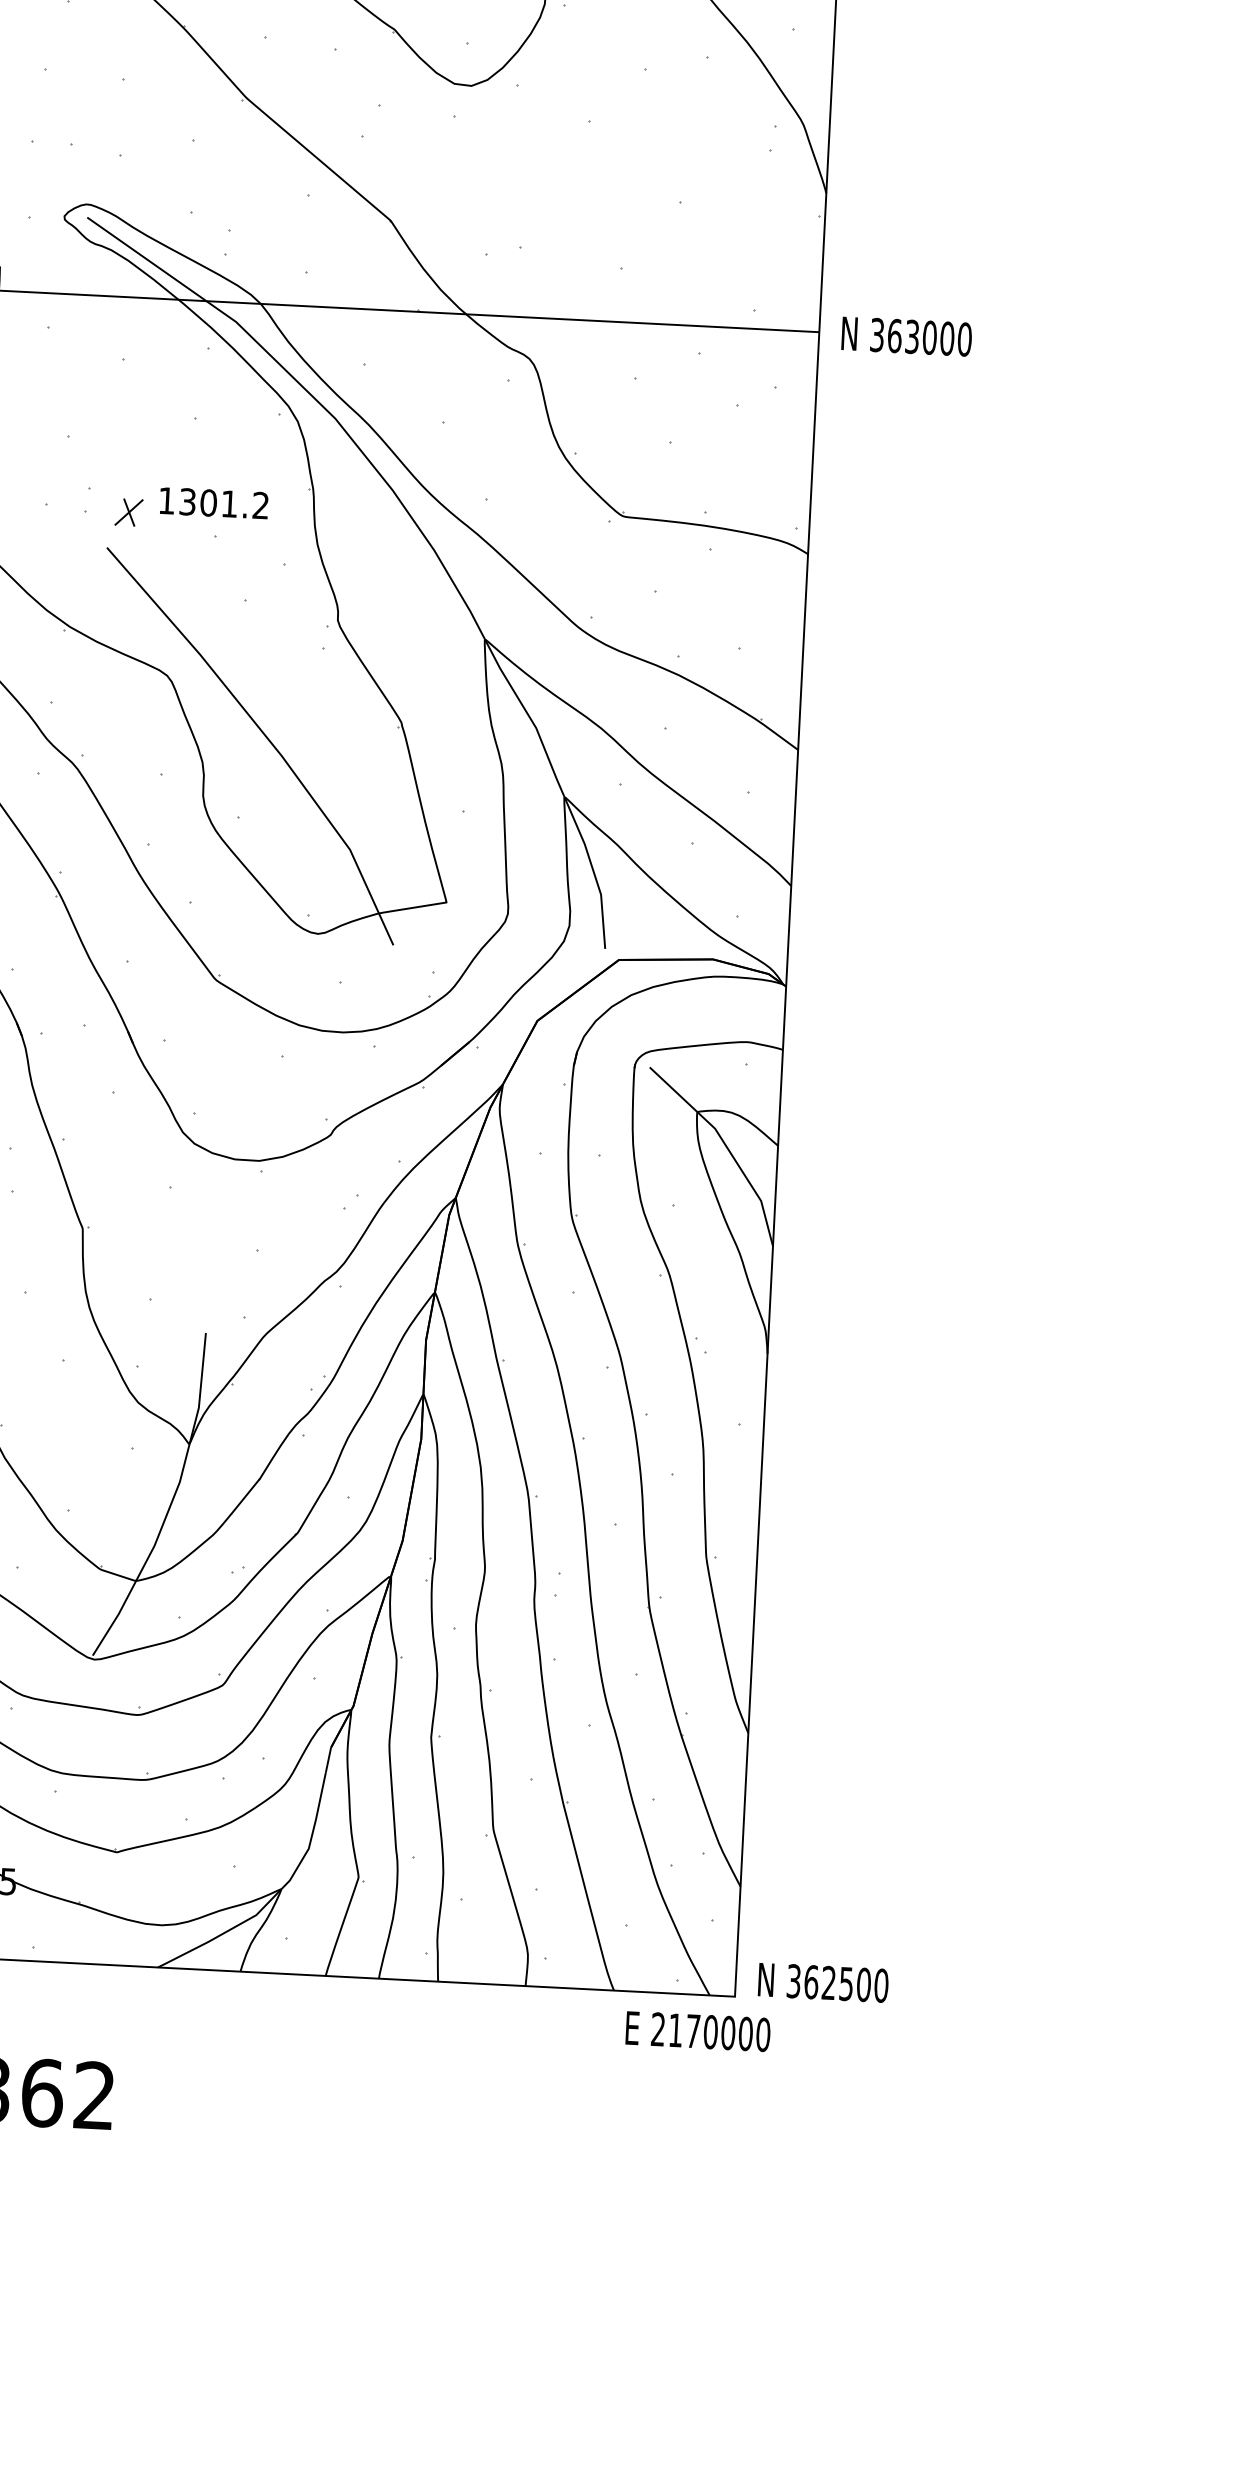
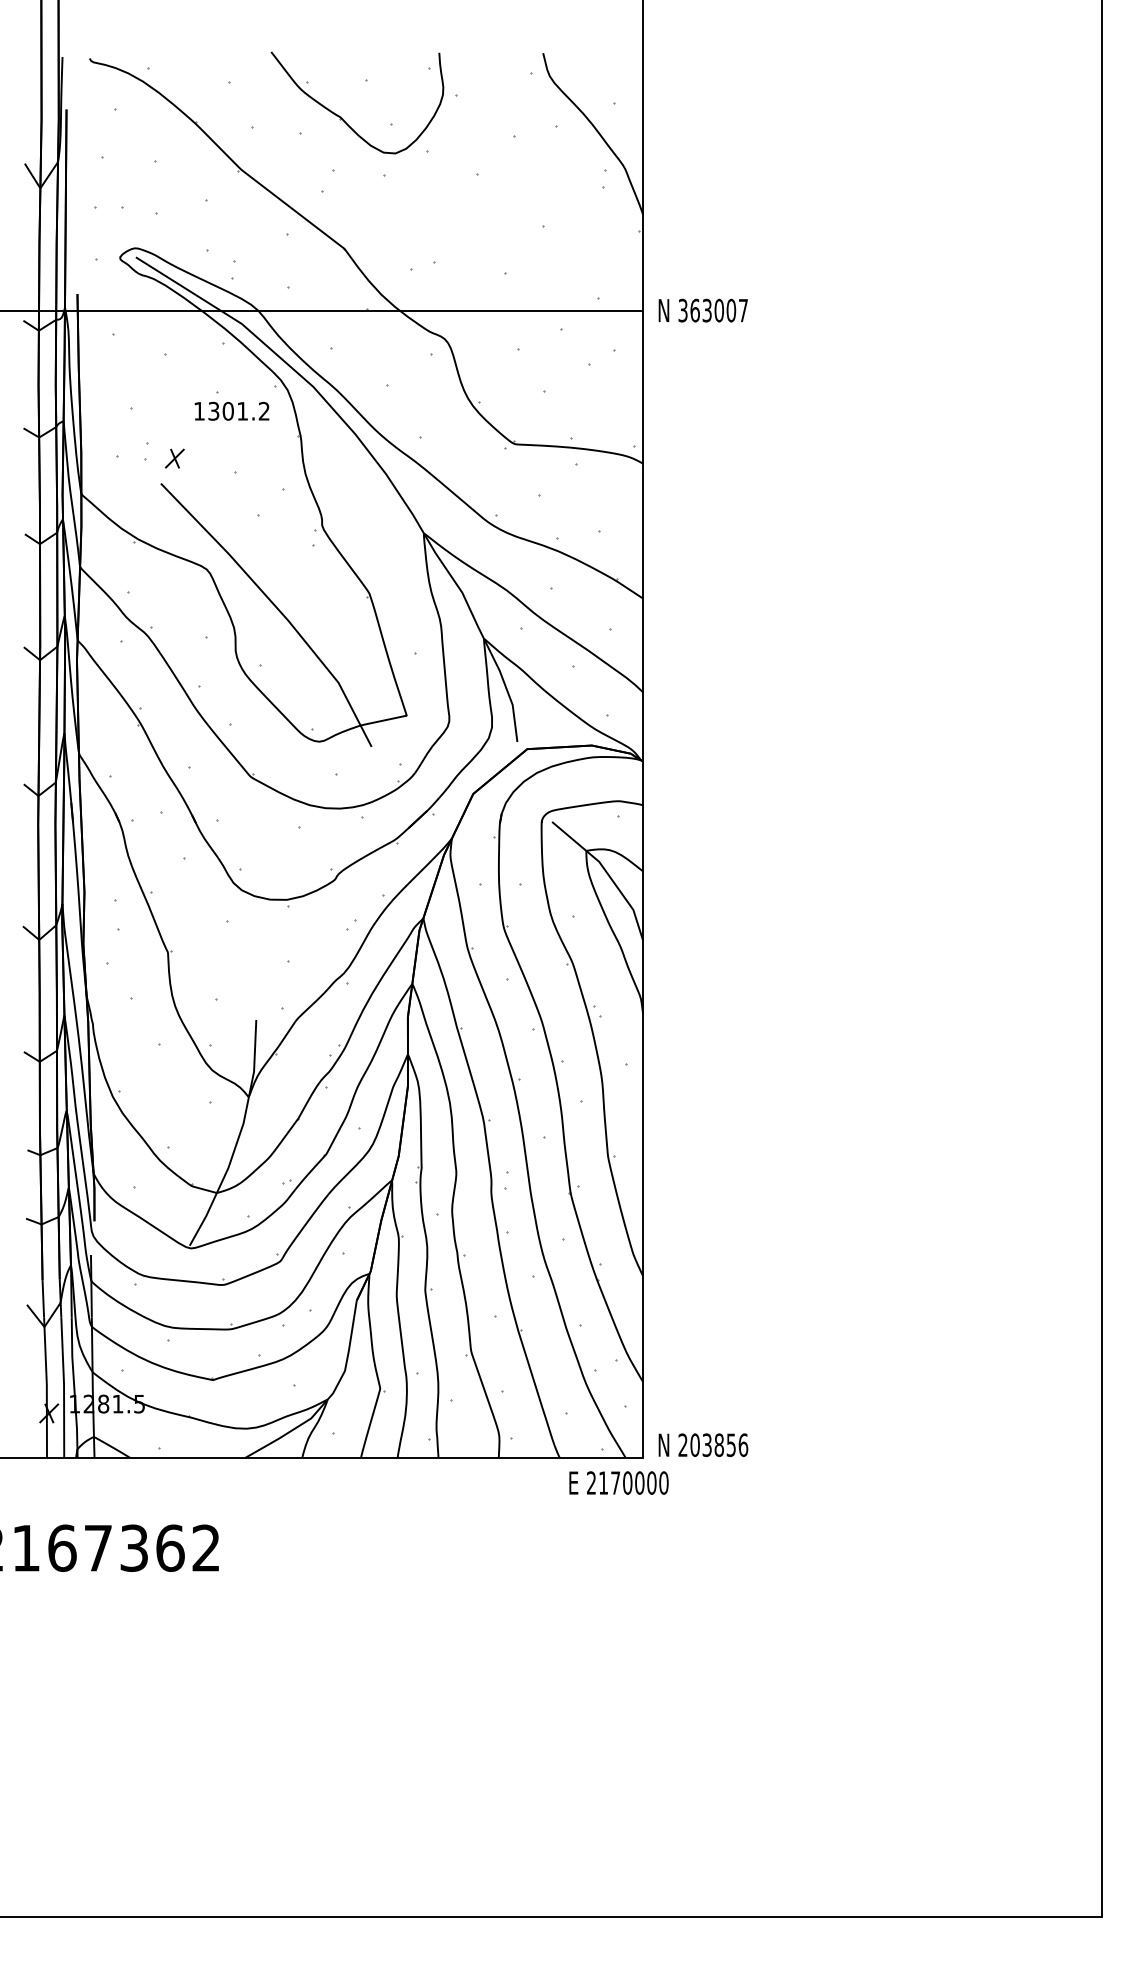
text: (964, 339) -> (743, 310), 363000 -> 363007
text: (213, 502) -> (231, 410), moved
text: (838, 1983) -> (713, 1445), 362500 -> 203856

